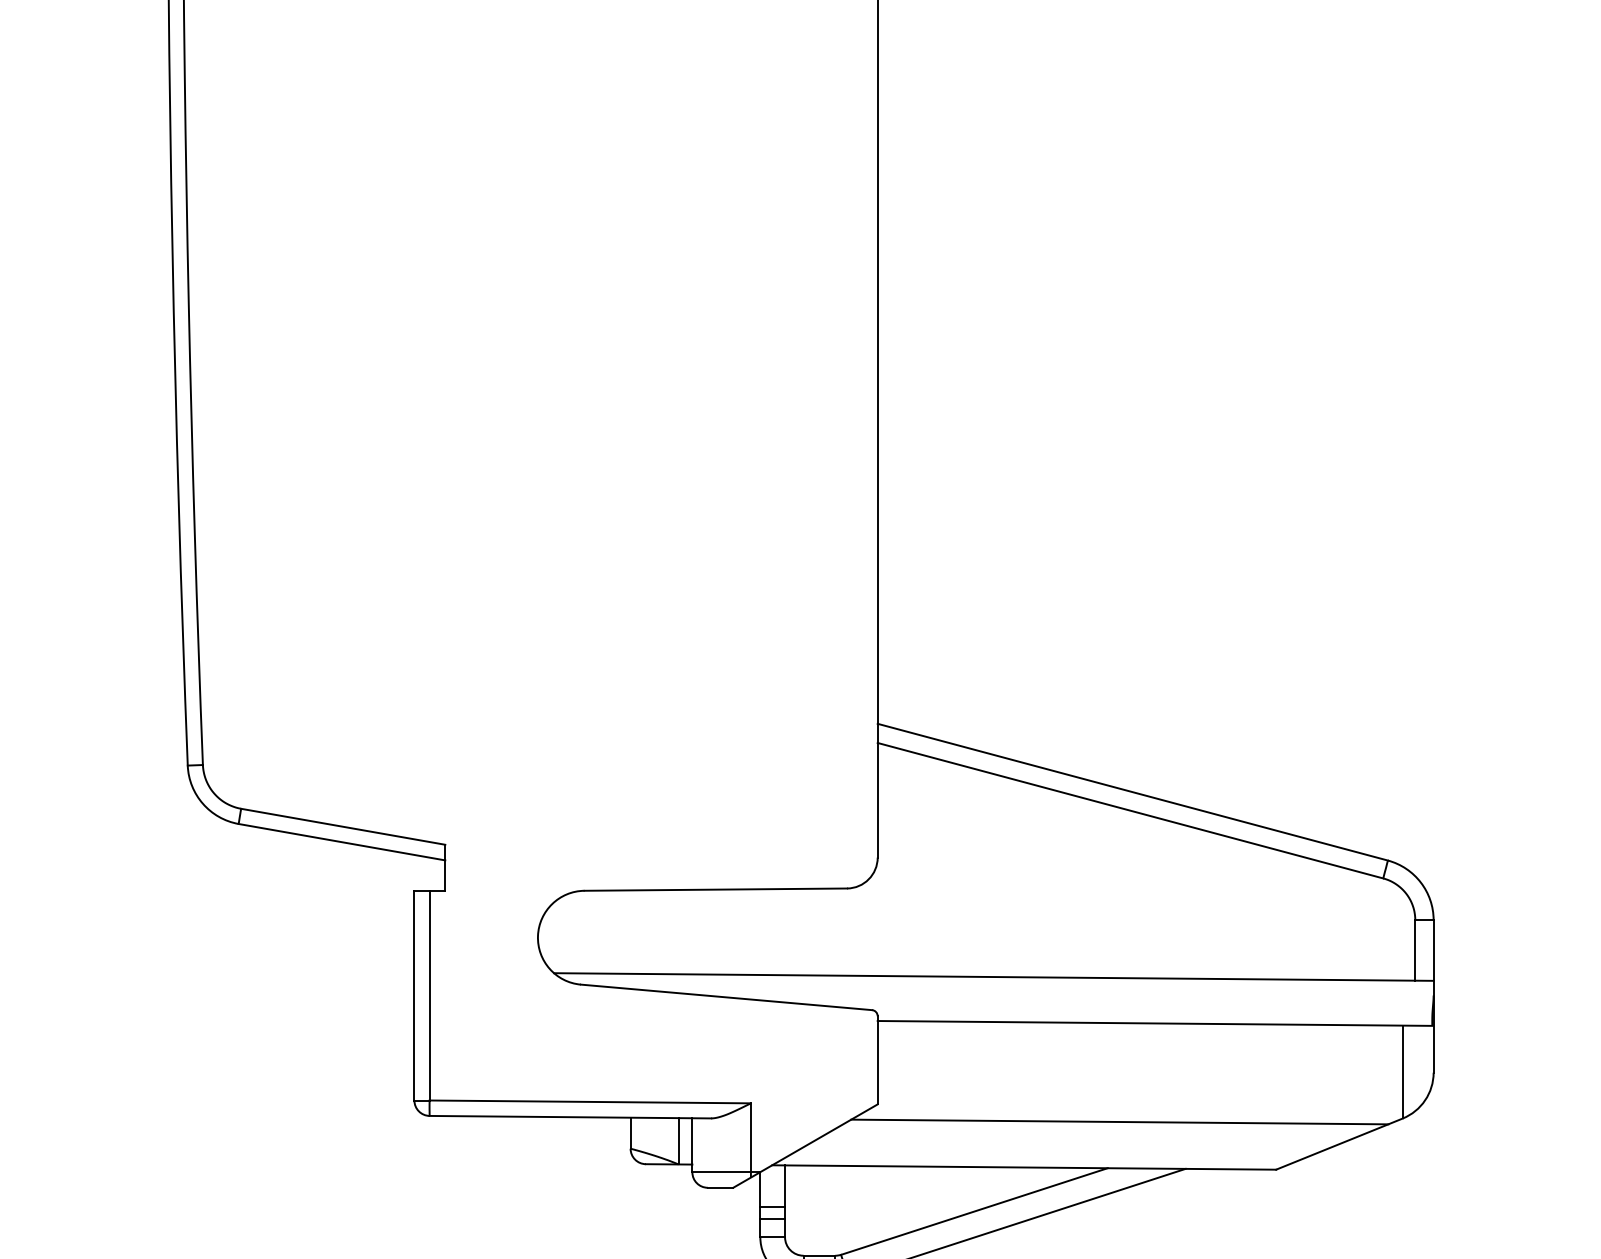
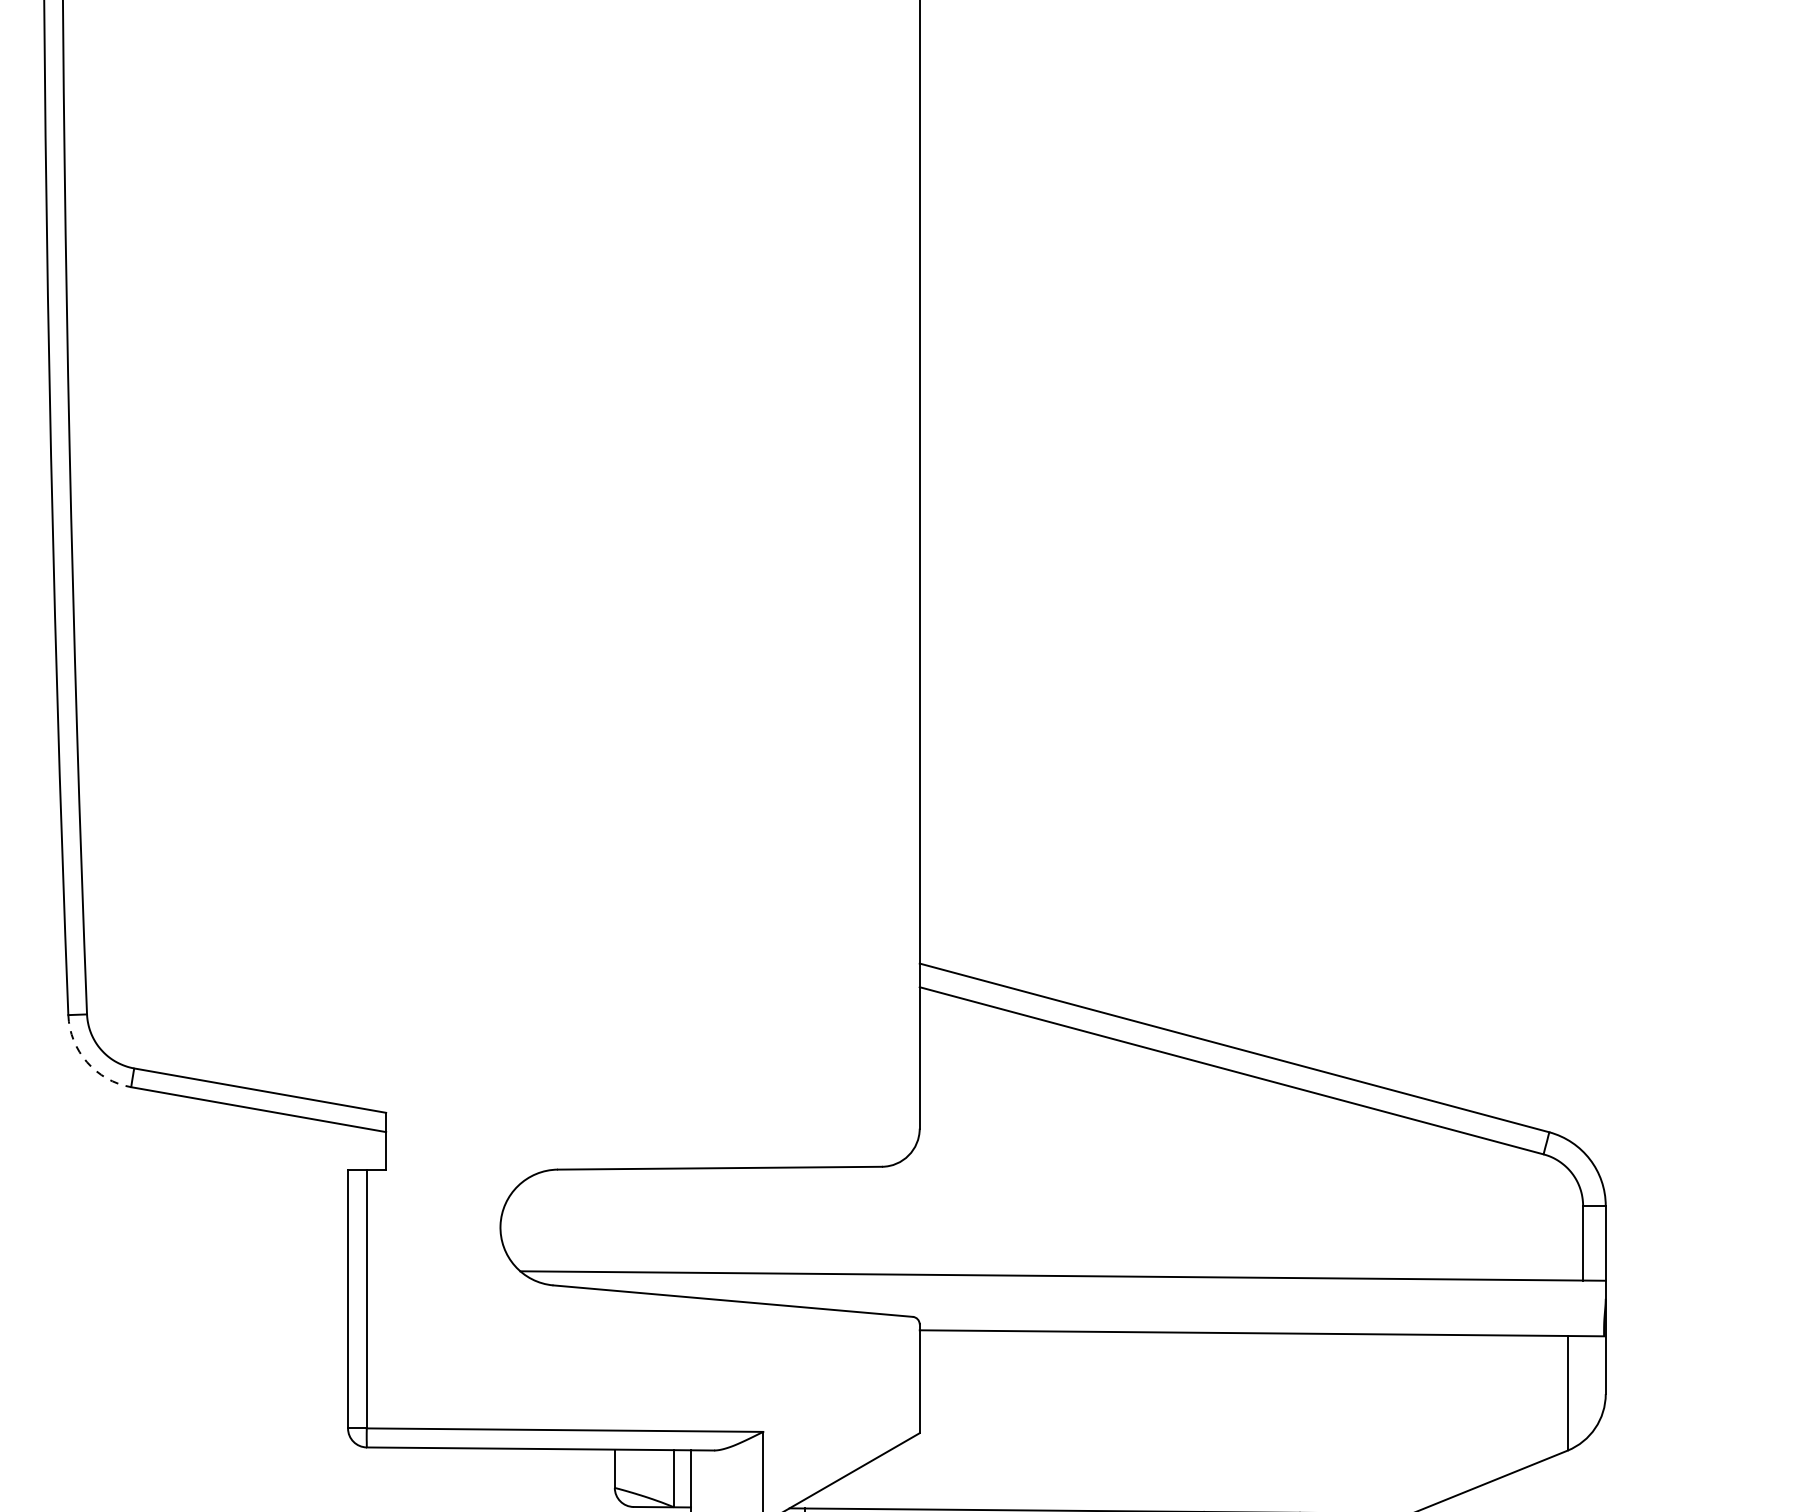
arc: (202, 803) -> (86, 1061), solid -> dashed
line: (1119, 1121) -> (1218, 1454), removed

